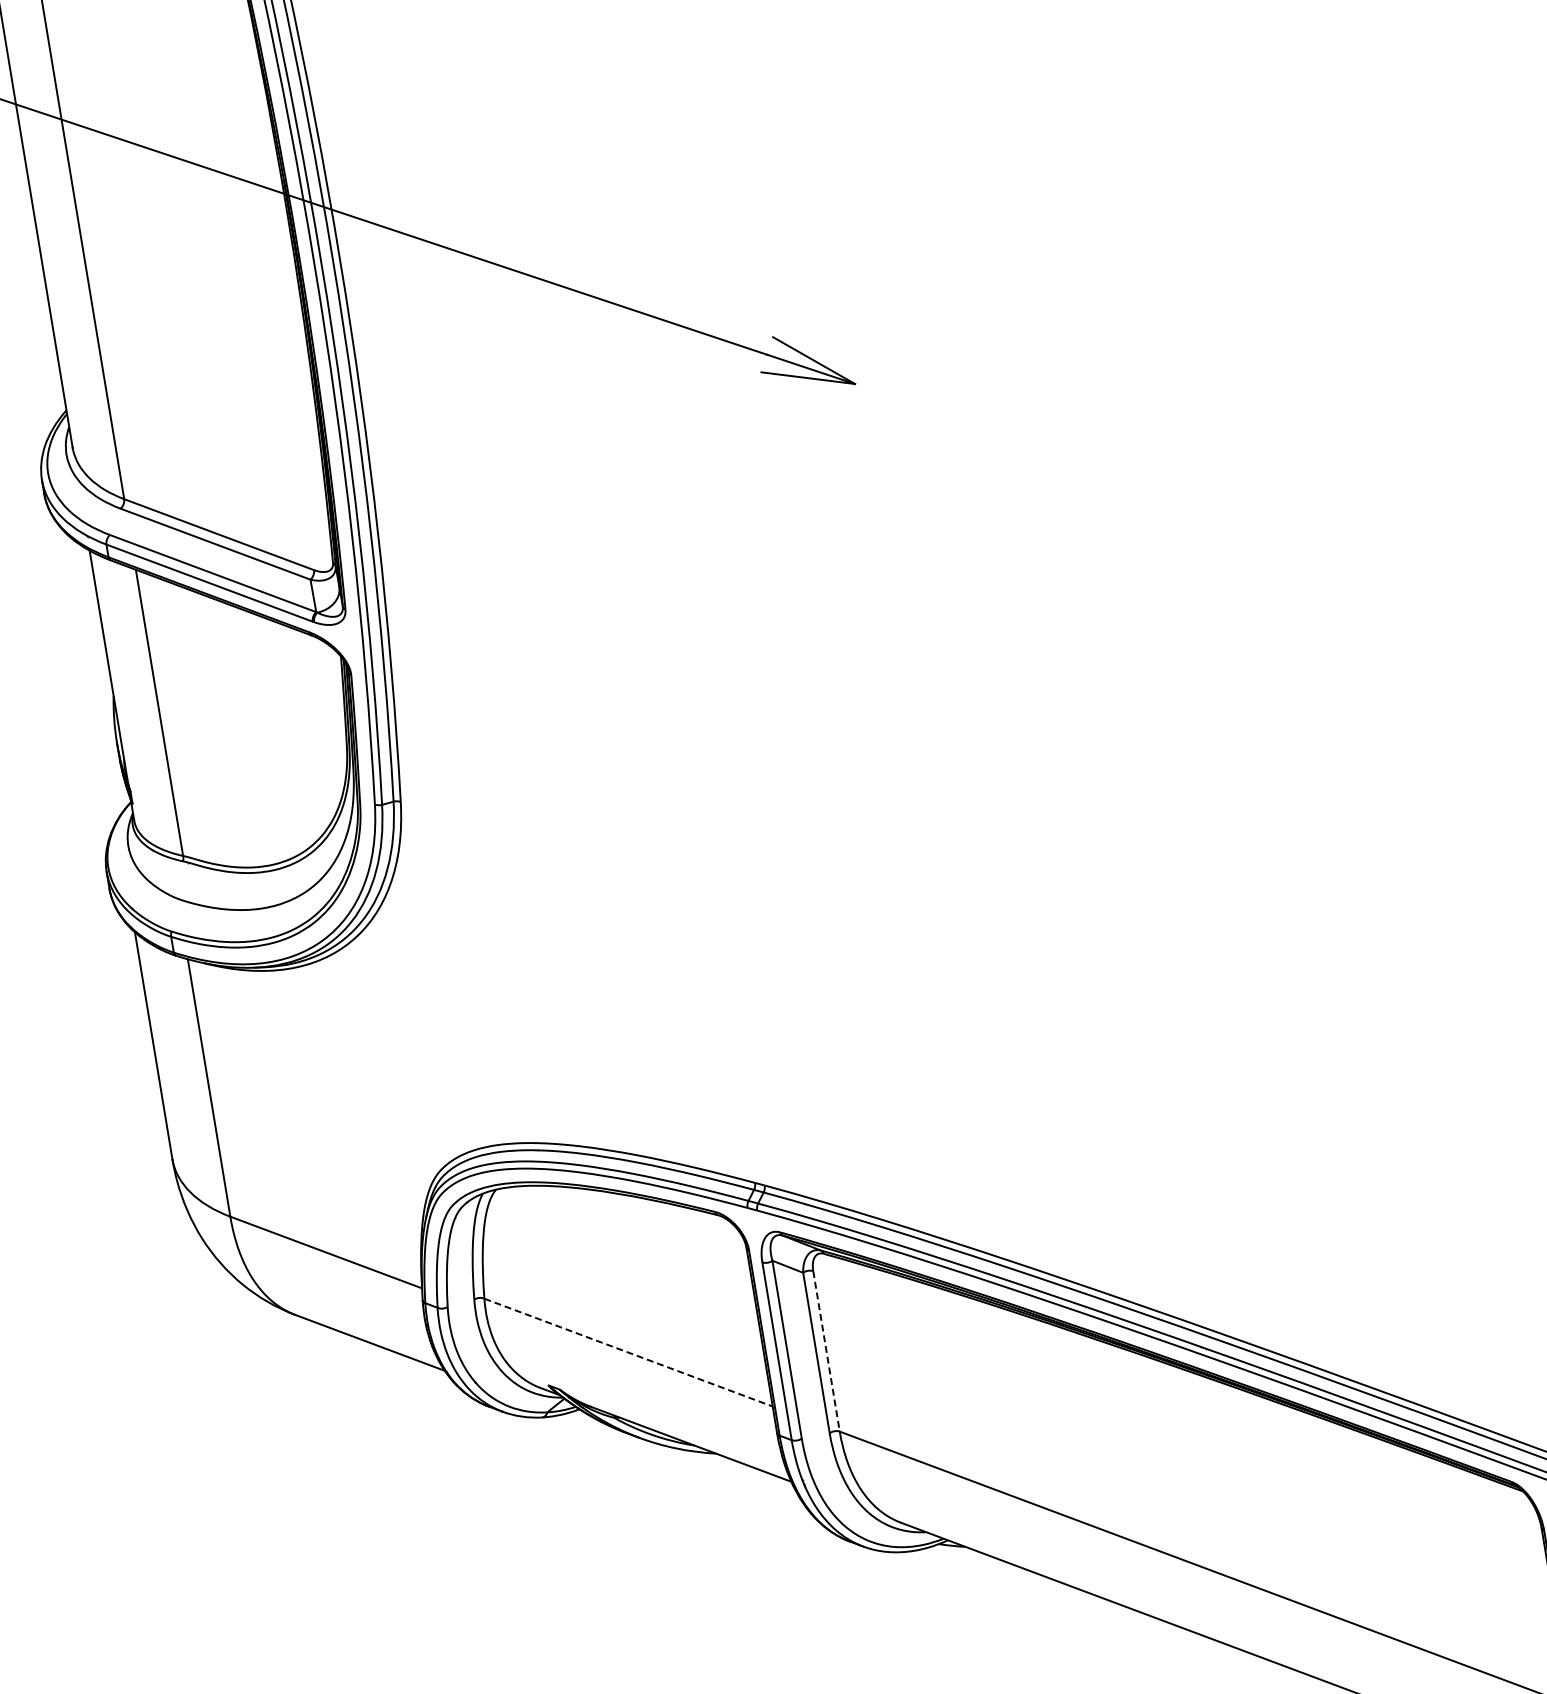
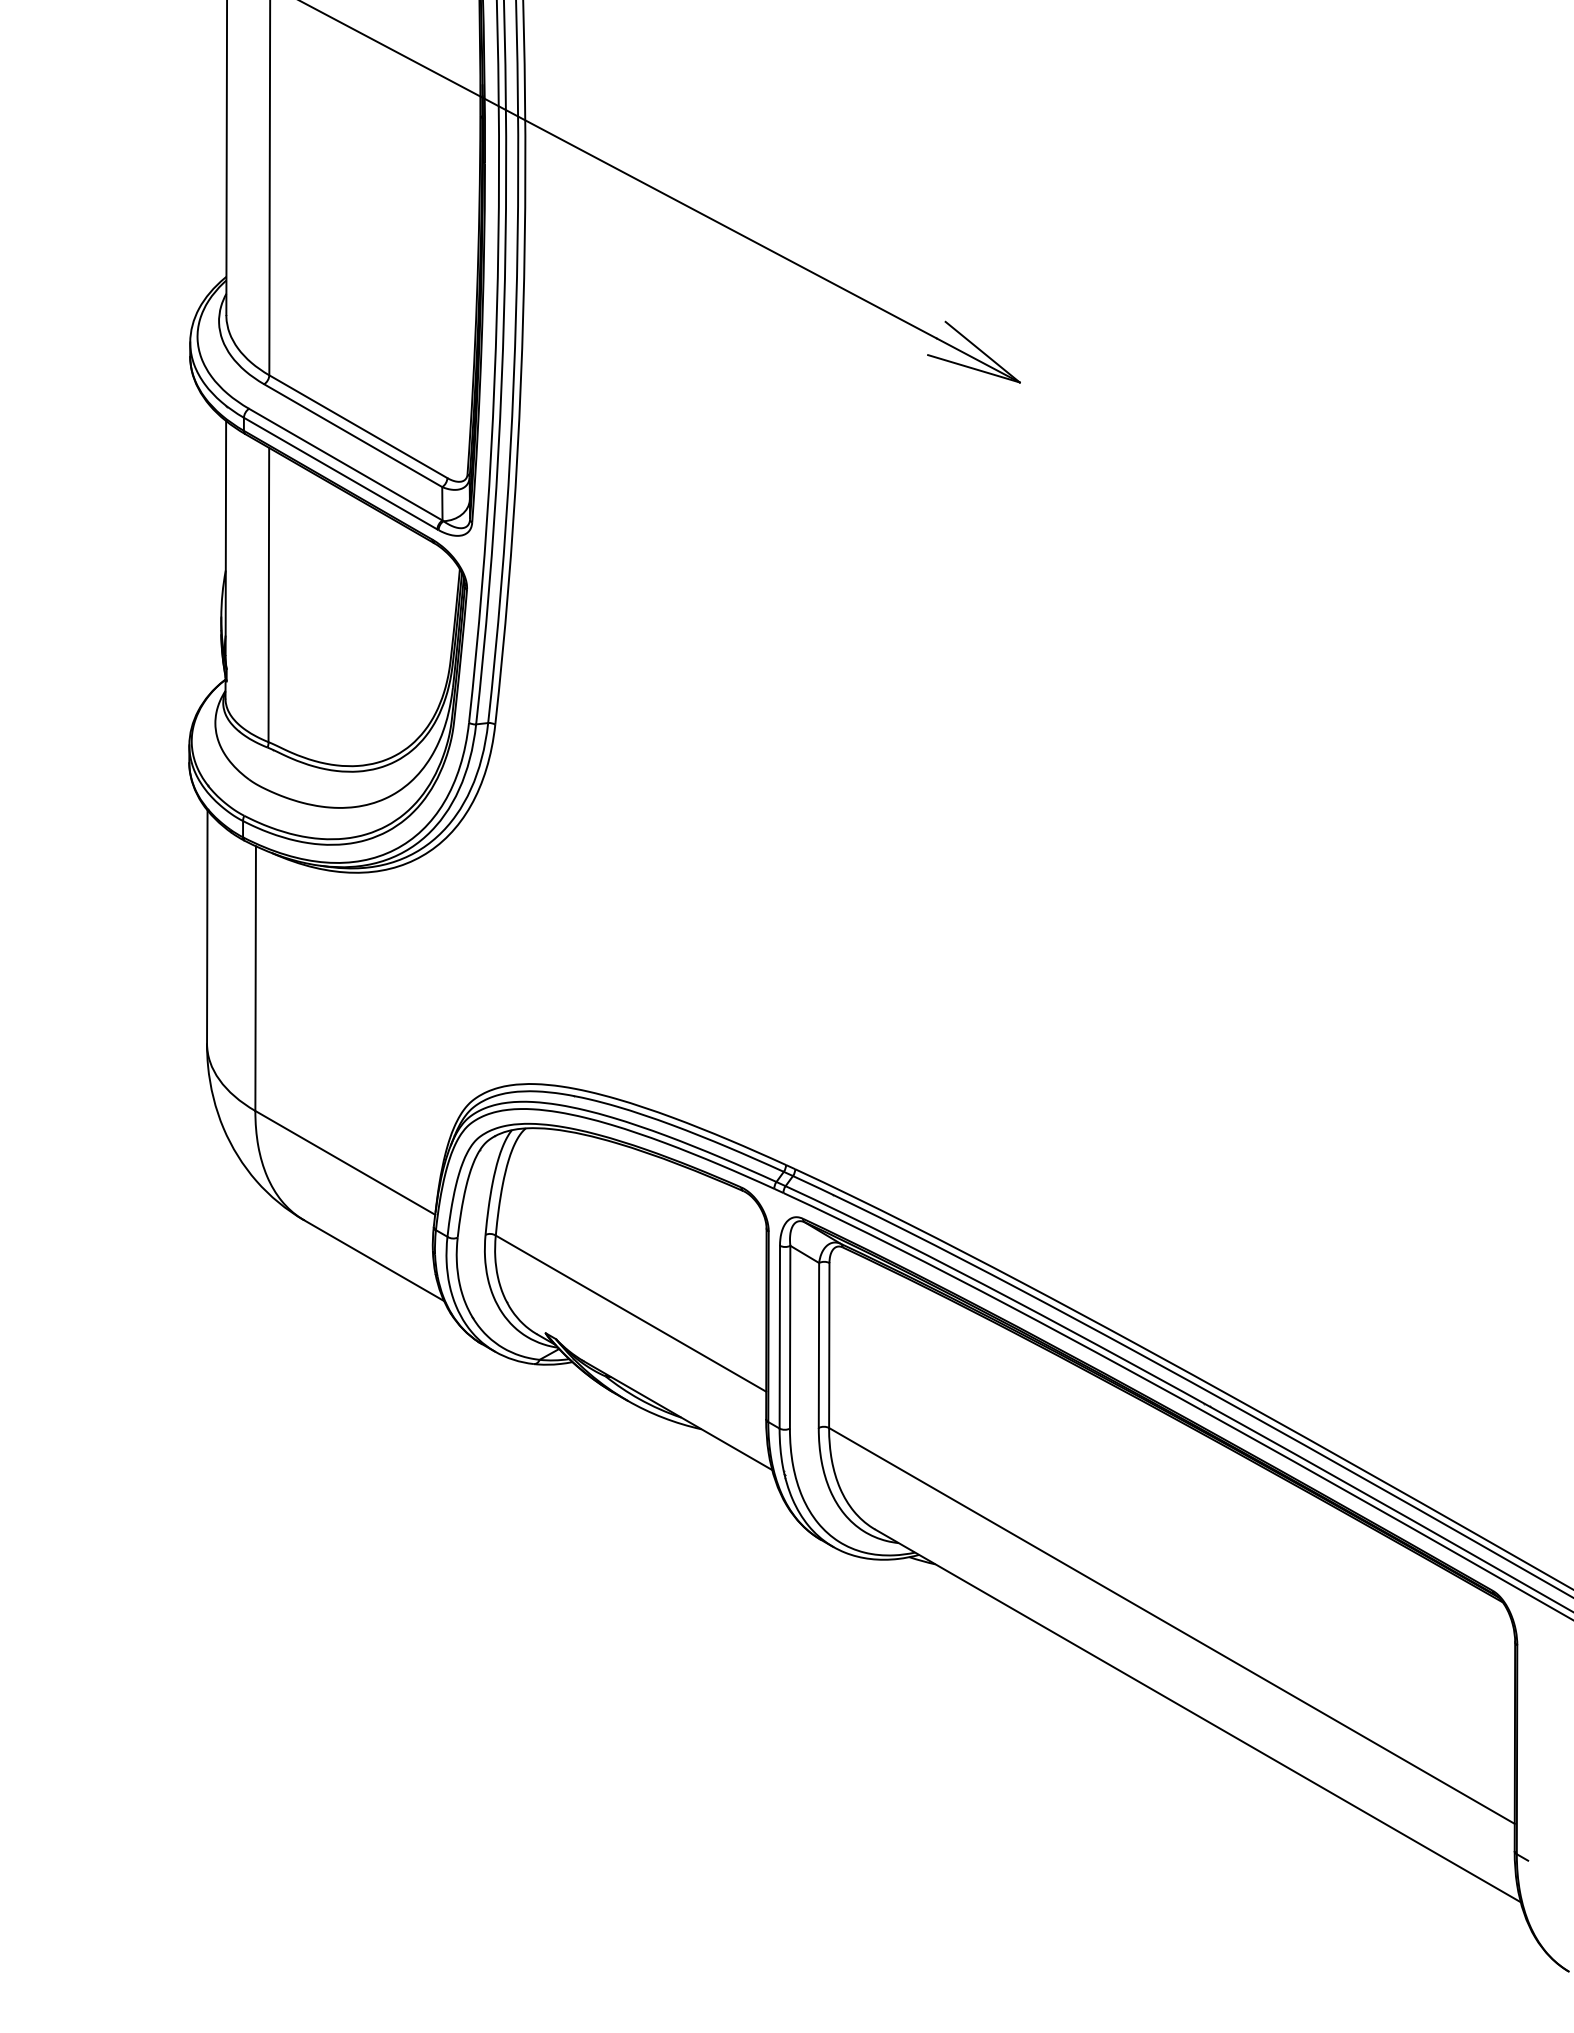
line: (629, 1352) -> (631, 1313), dashed -> solid
line: (826, 1352) -> (829, 1346), dashed -> solid

